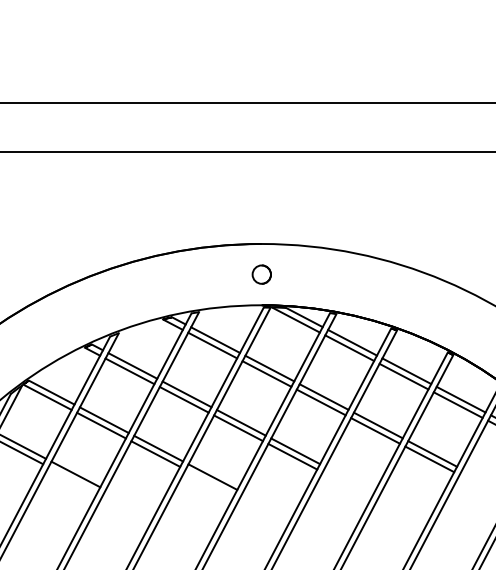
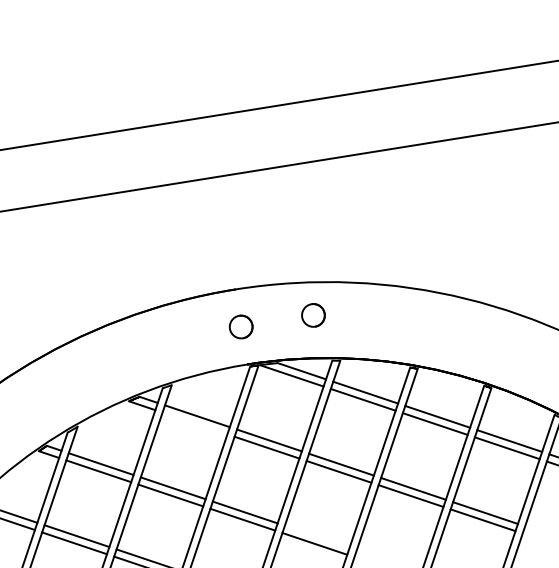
part: (320, 274) -> (313, 315), added
line: (212, 345) -> (194, 423), removed
line: (295, 451) -> (317, 536), removed

